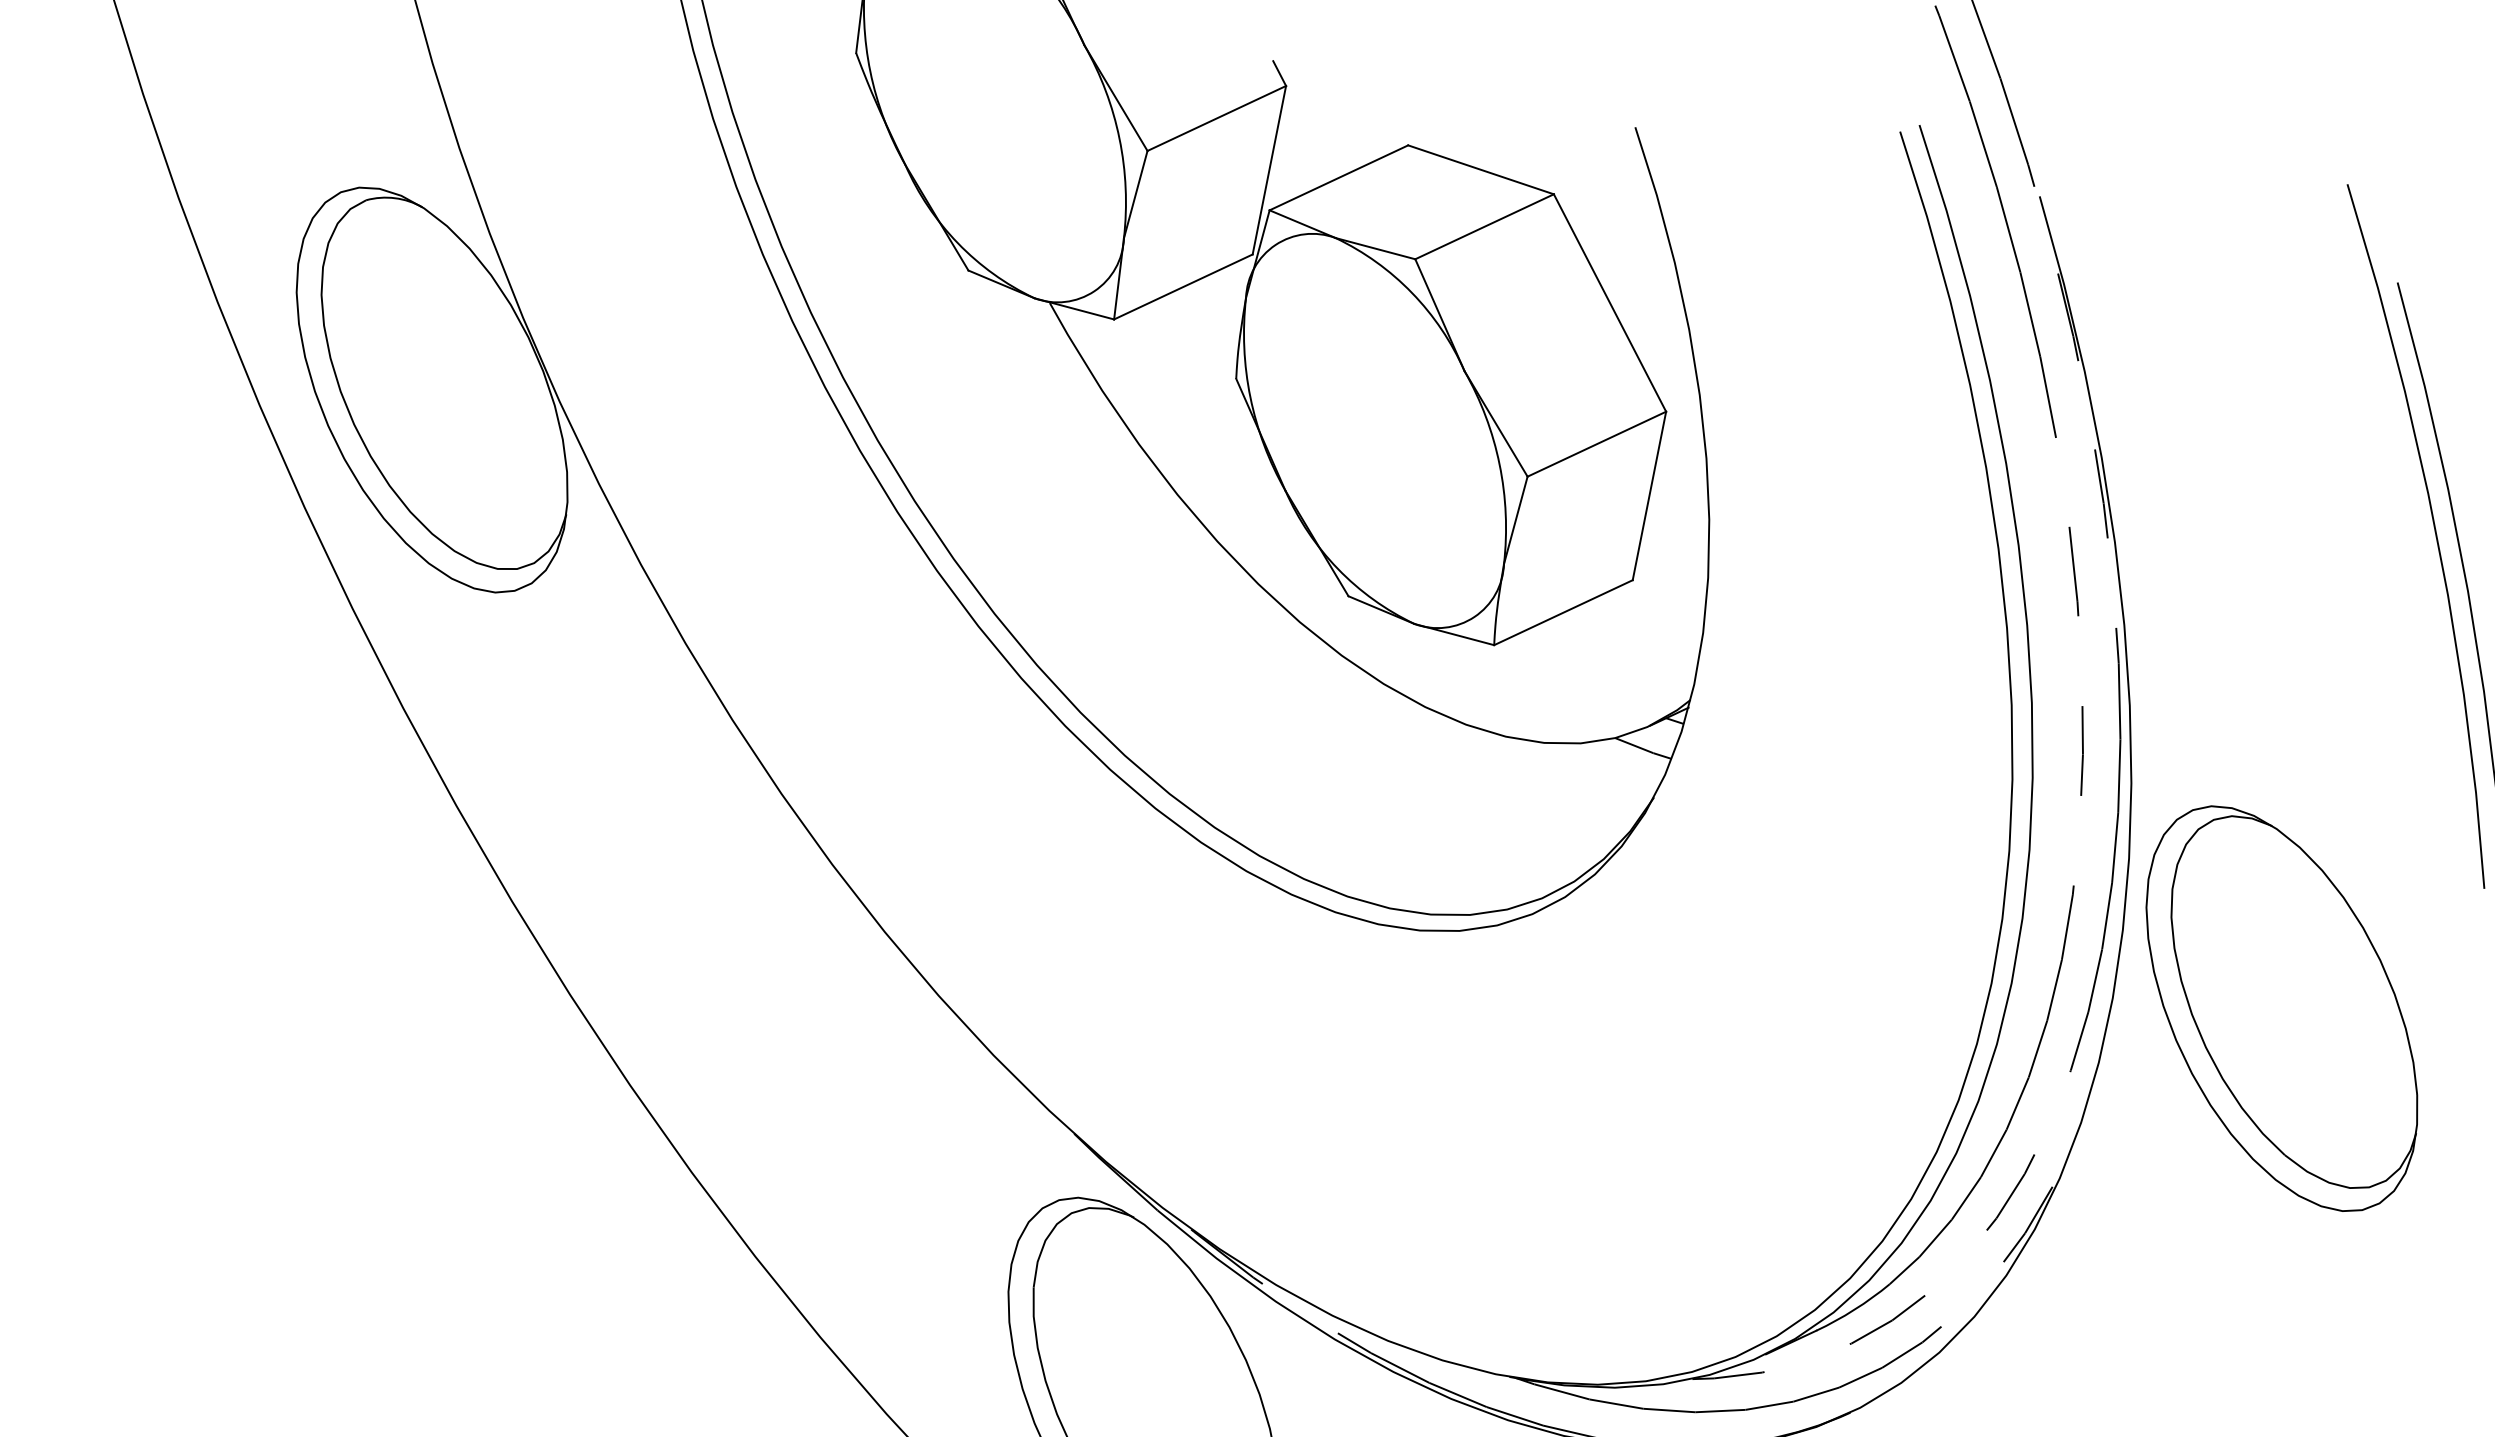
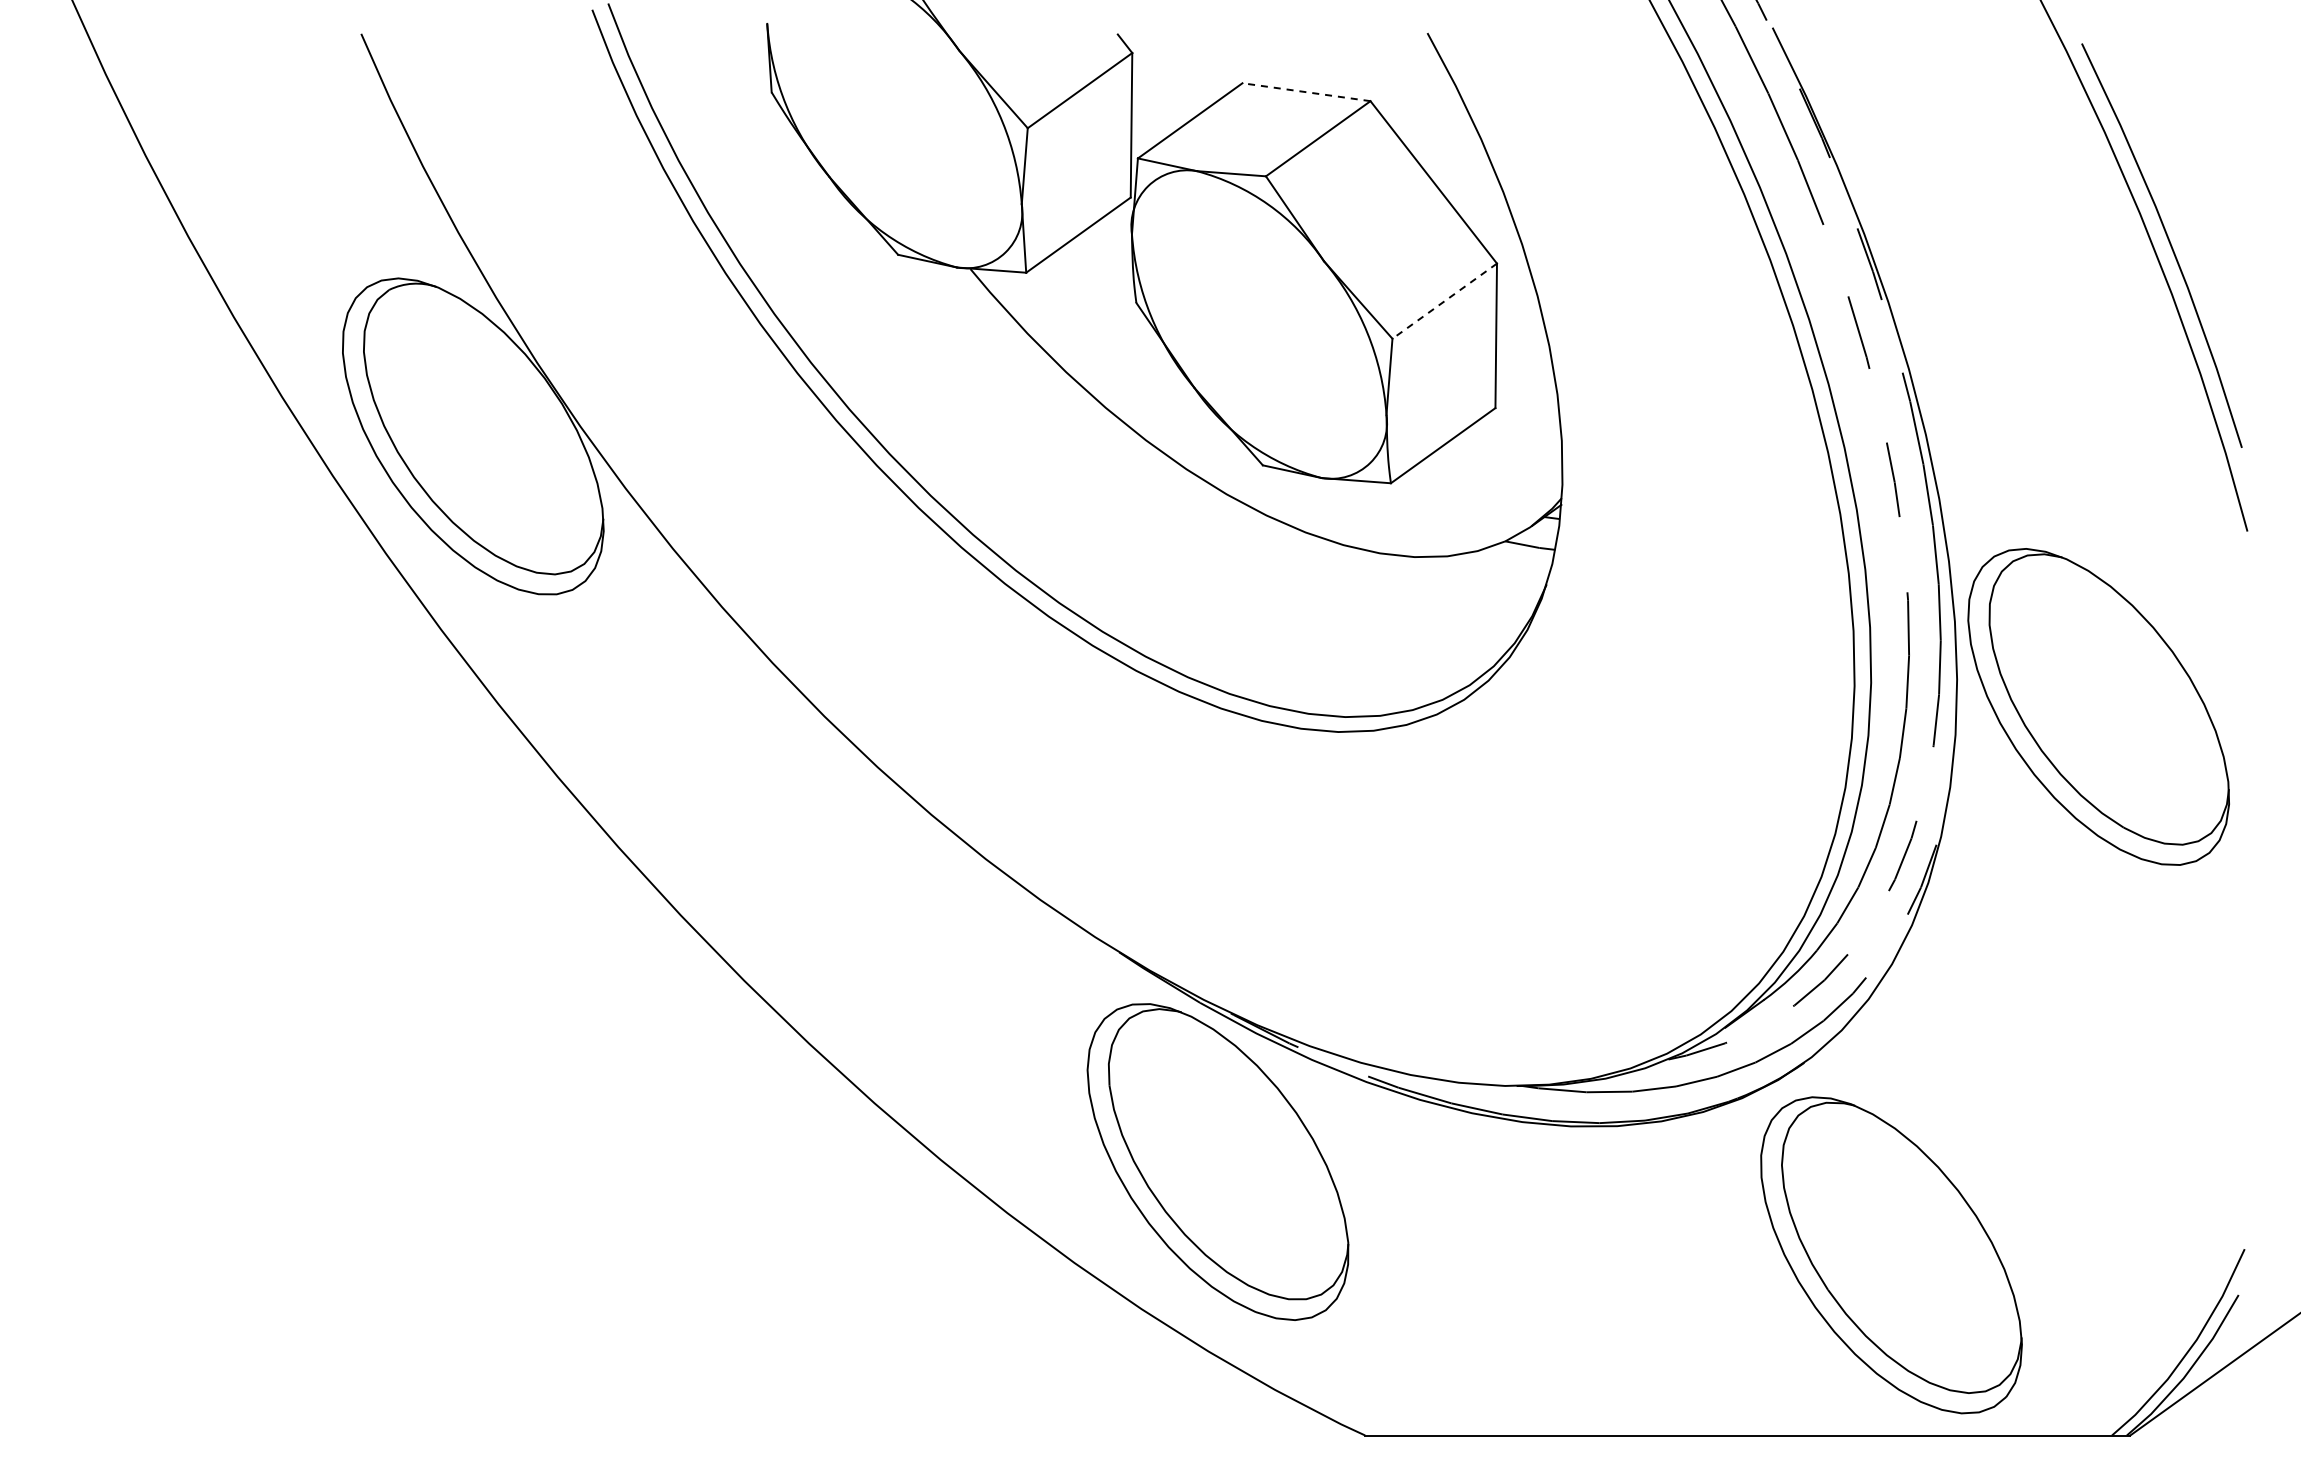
line: (1480, 170) -> (1306, 92), solid -> dashed
line: (1596, 444) -> (1444, 301), solid -> dashed
part: (2281, 1008) -> (2098, 706), moved

